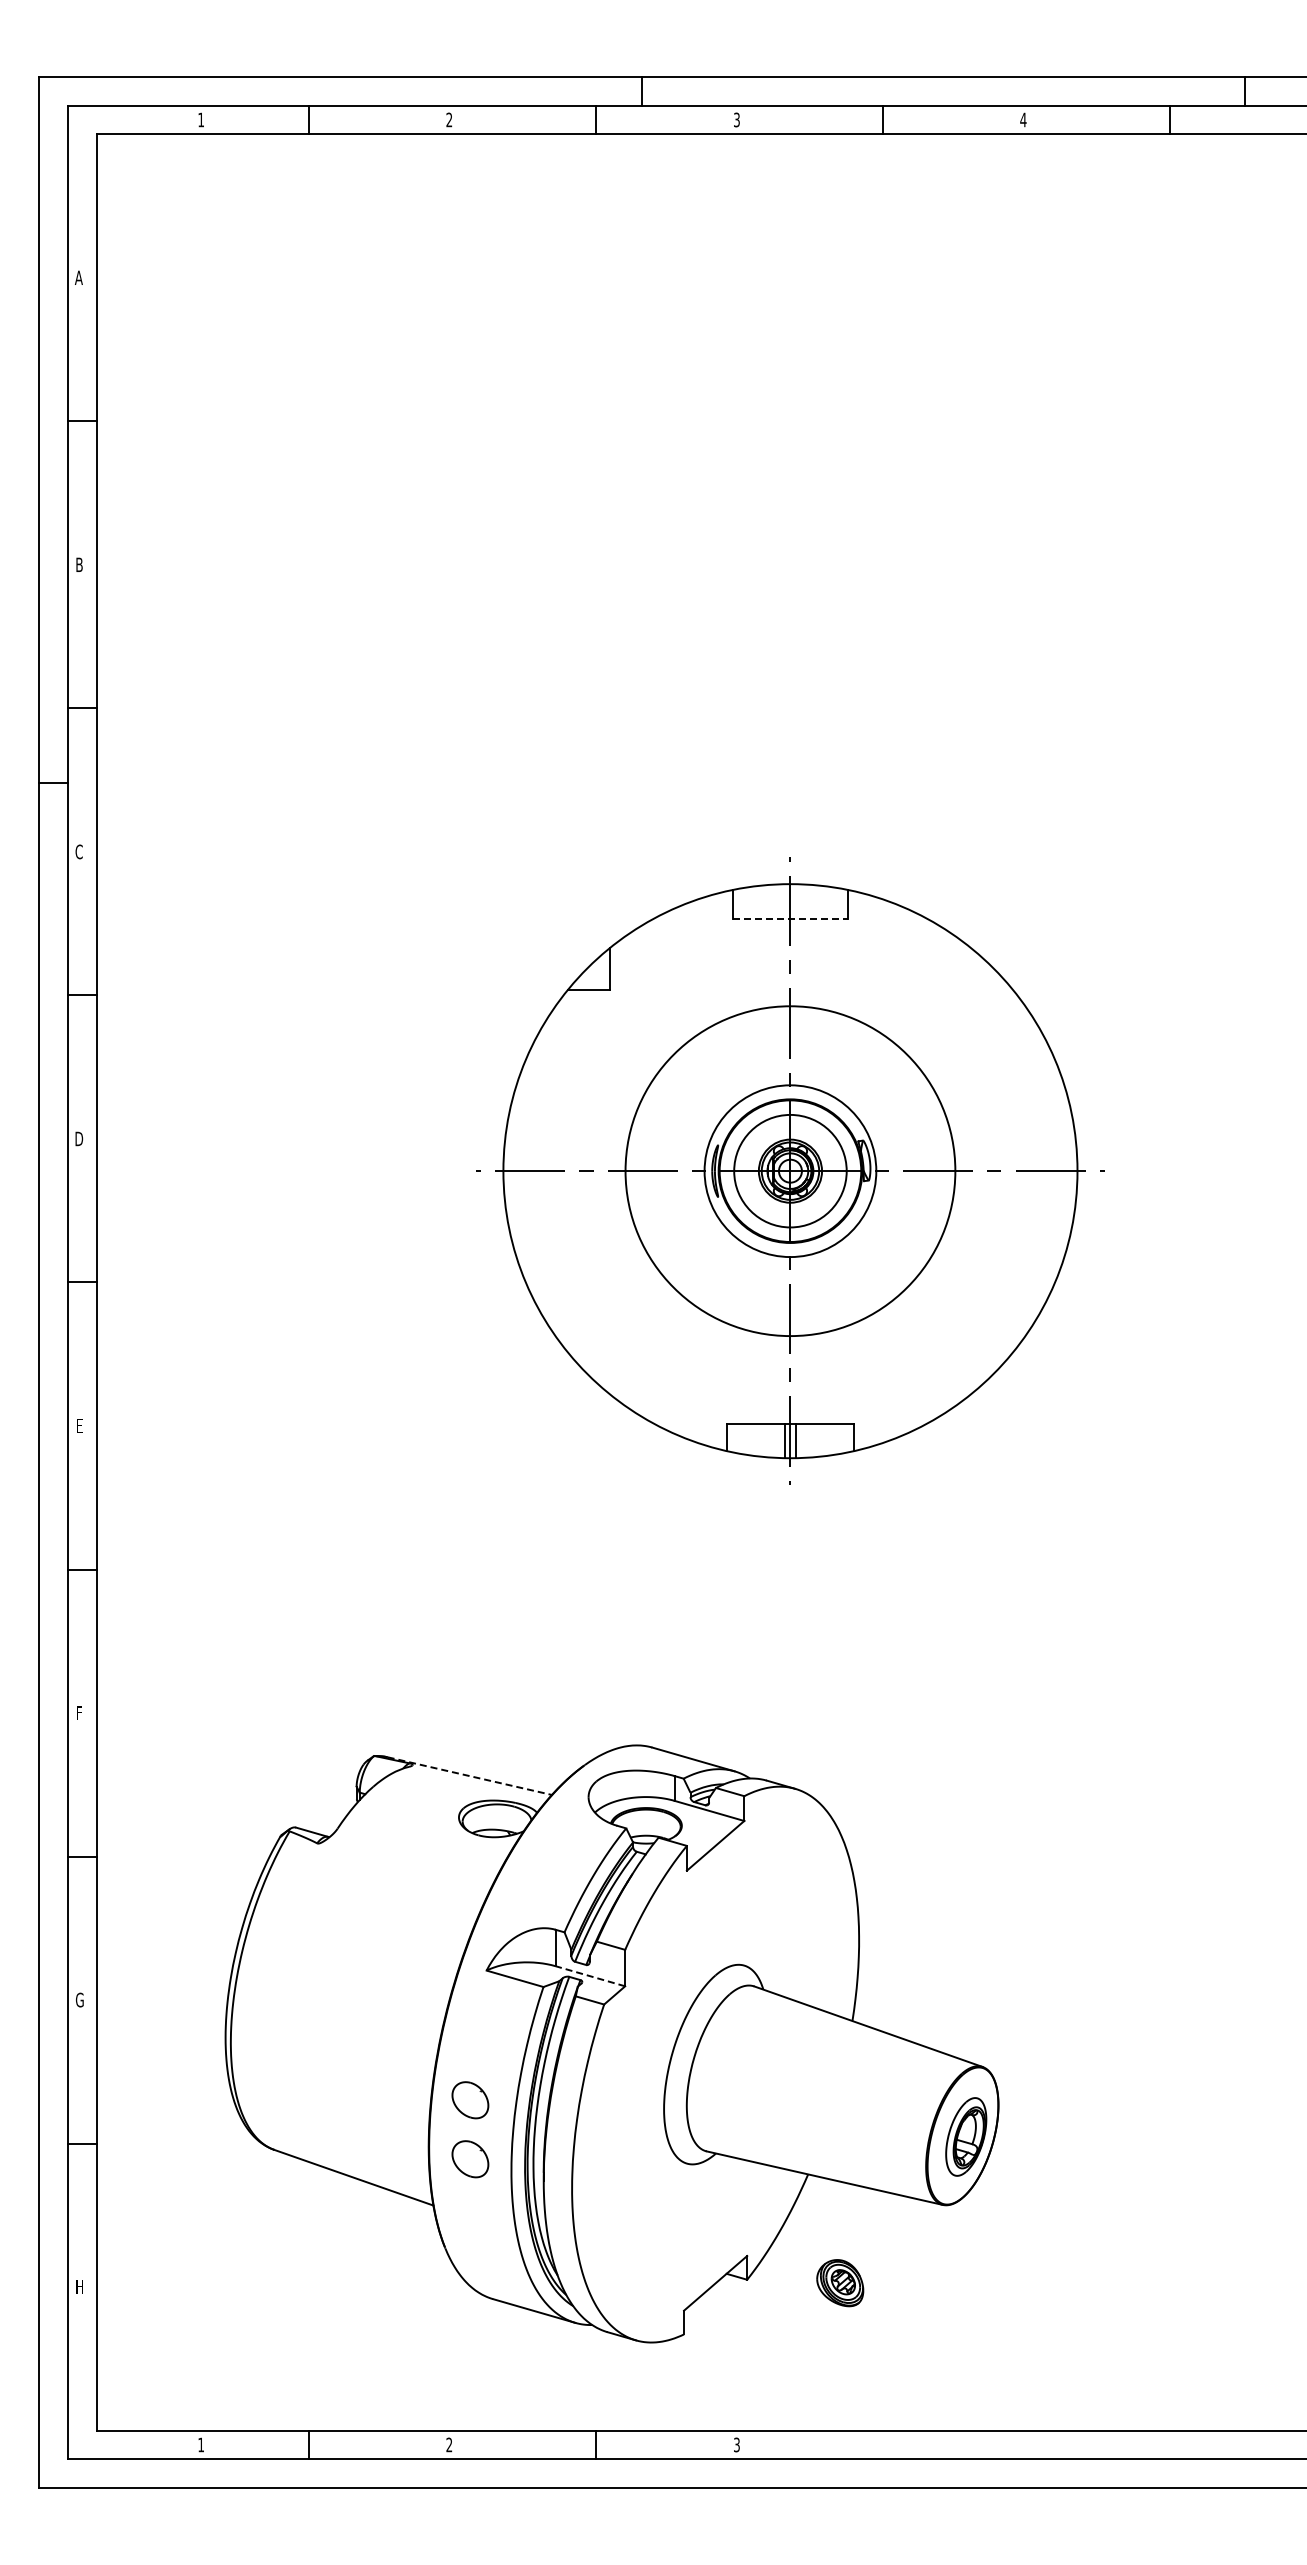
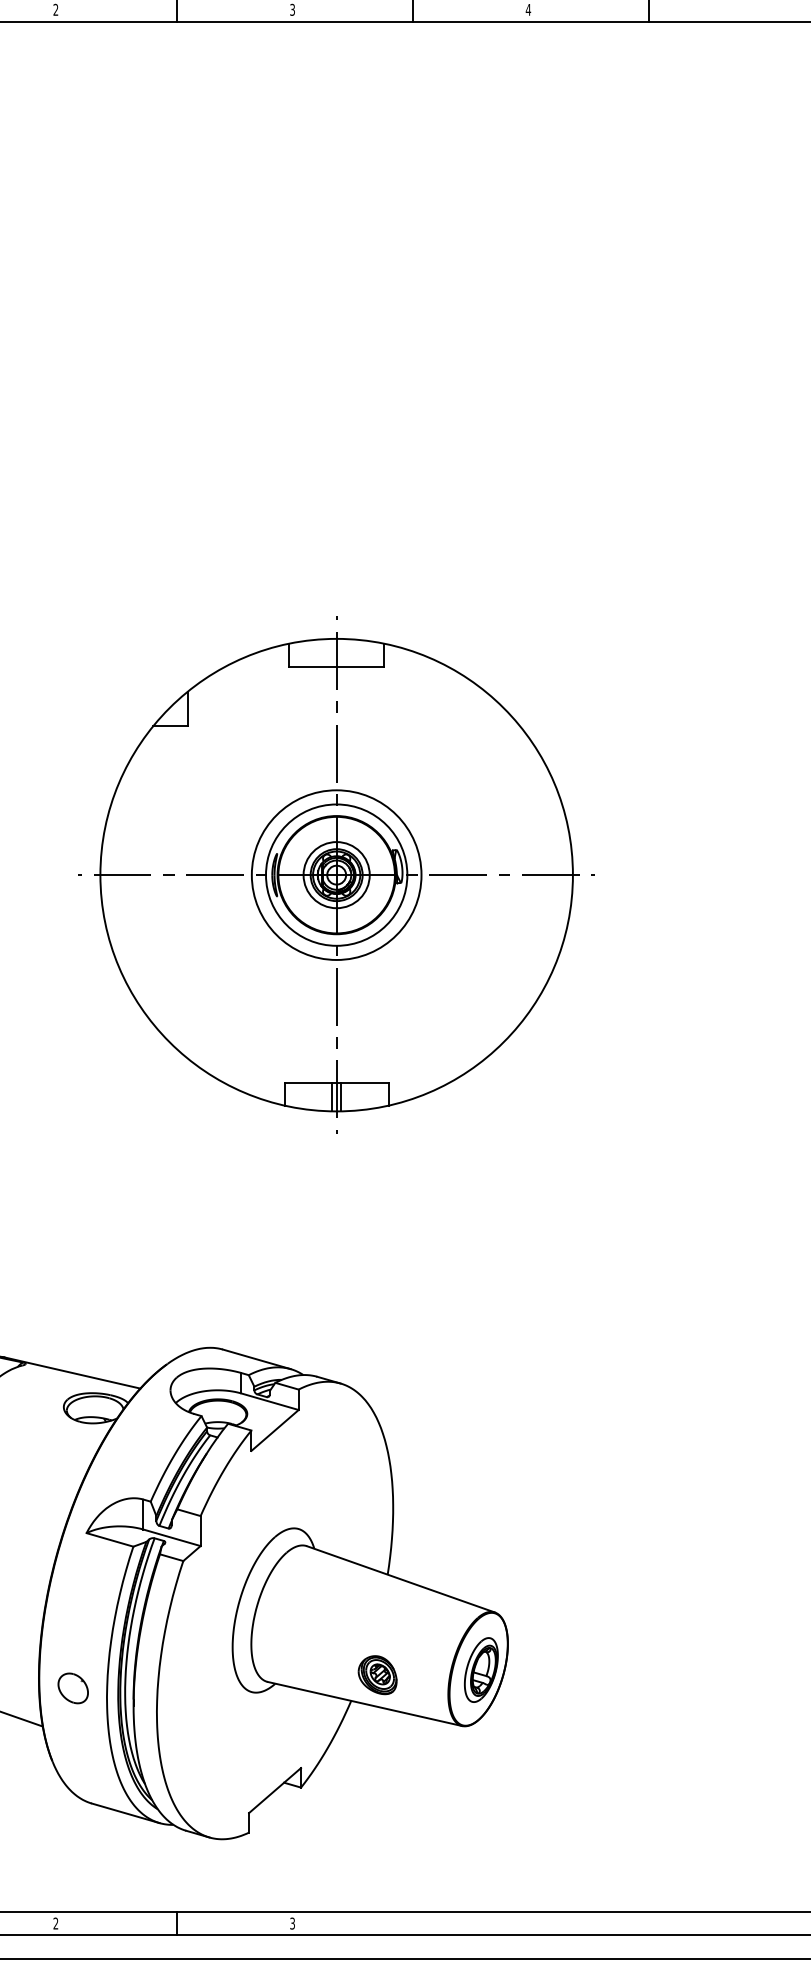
line: (790, 918) -> (336, 667), dashed -> solid
circle: (790, 1171) -> (336, 875), size x0.62
circle: (790, 1171) -> (336, 875), size x0.71
line: (470, 1776) -> (73, 1373), dashed -> solid
line: (589, 1976) -> (171, 1538), dashed -> solid
part: (470, 2100) -> (73, 1640), removed
part: (840, 2283) -> (377, 1675), moved

